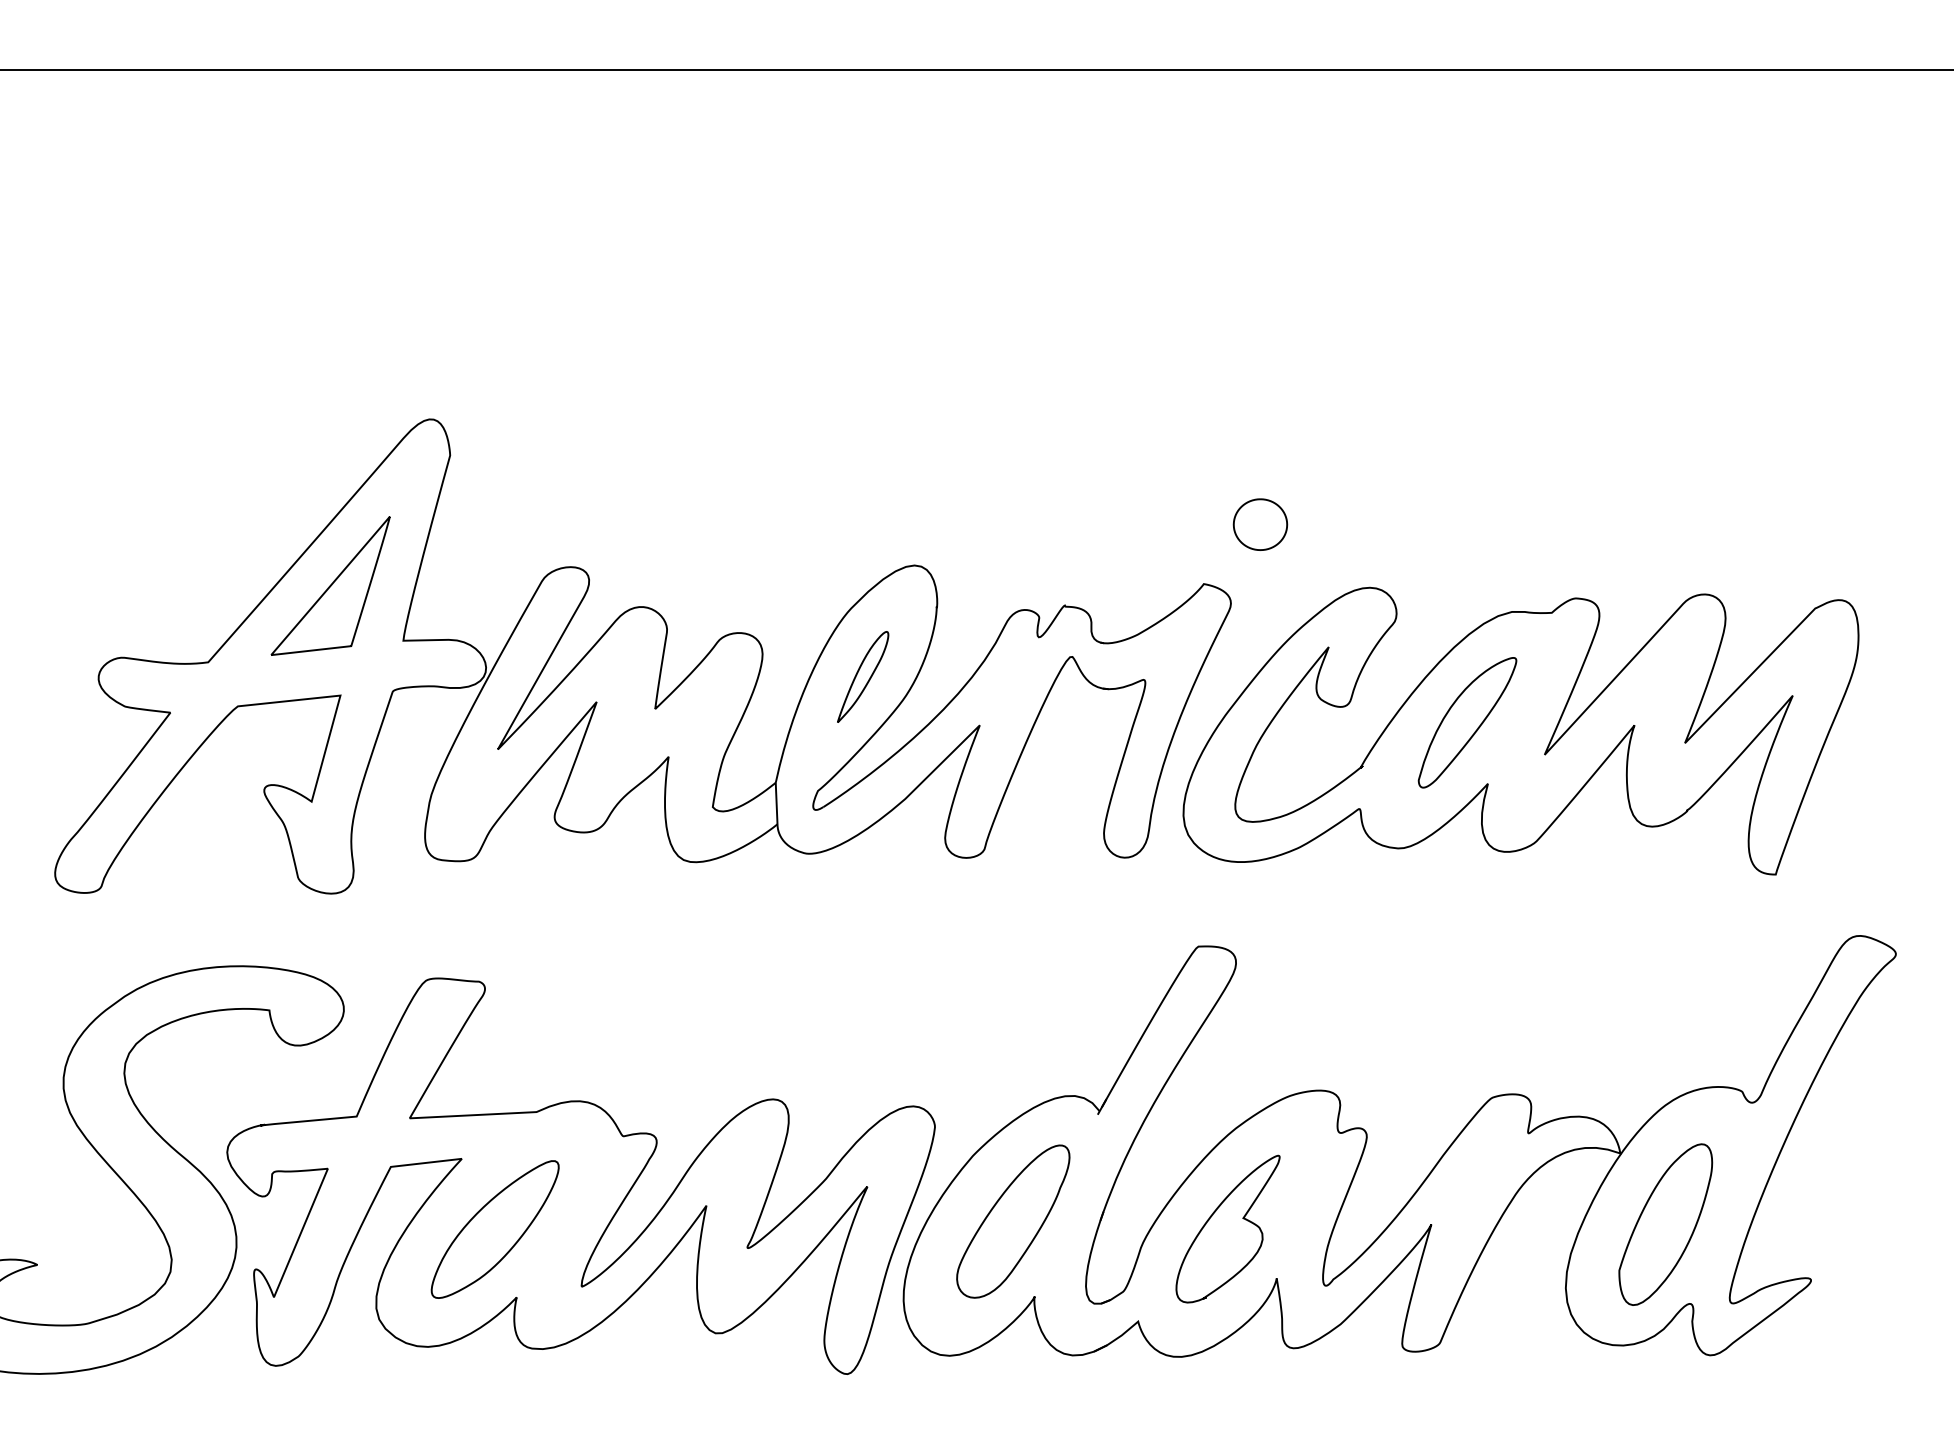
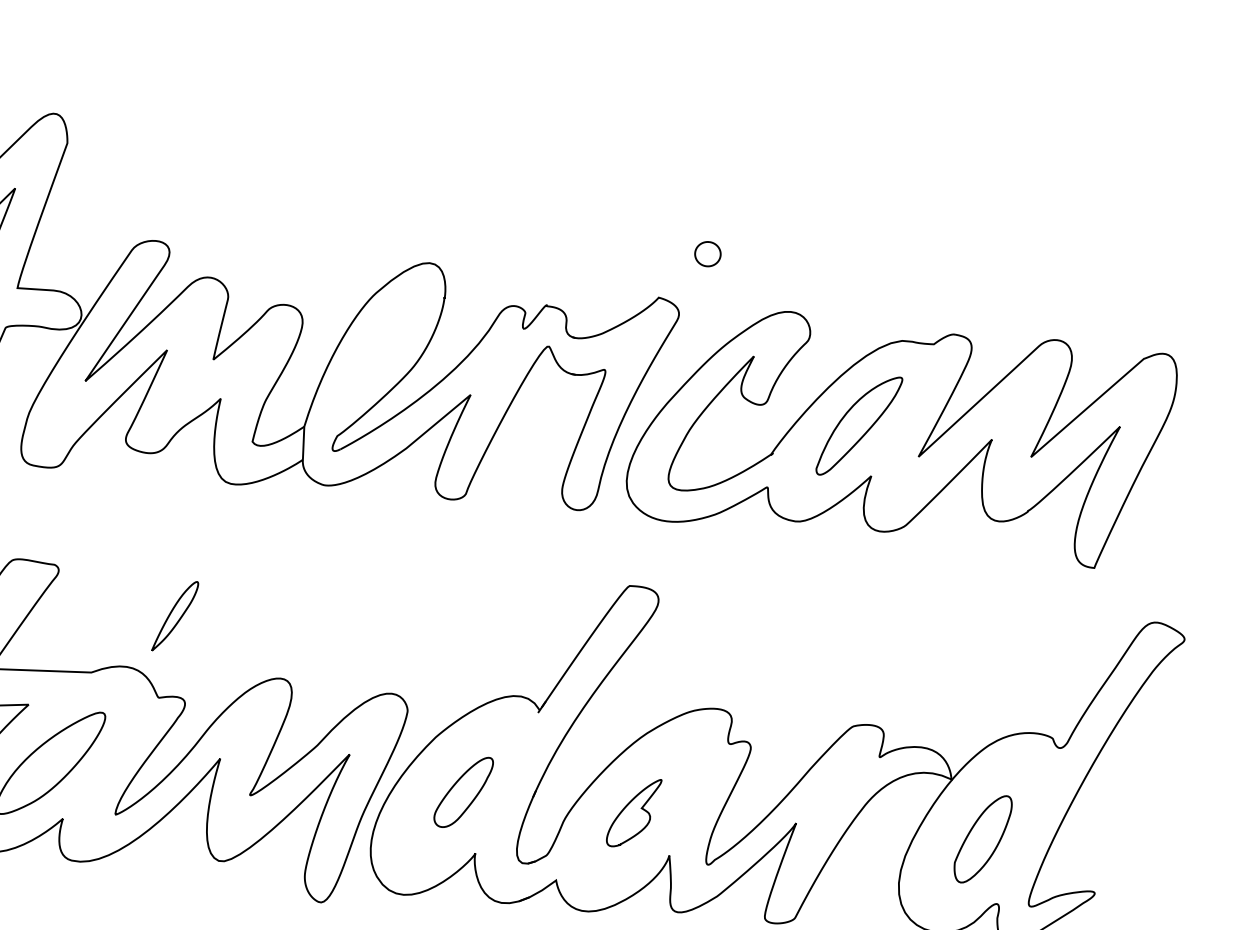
part: (1260, 524) -> (707, 254), size x0.6
part: (863, 676) -> (175, 615), moved
part: (1013, 1221) -> (463, 792), size x0.6
part: (1665, 1224) -> (982, 839), size x0.7
part: (1227, 1228) -> (633, 812), size x0.6

